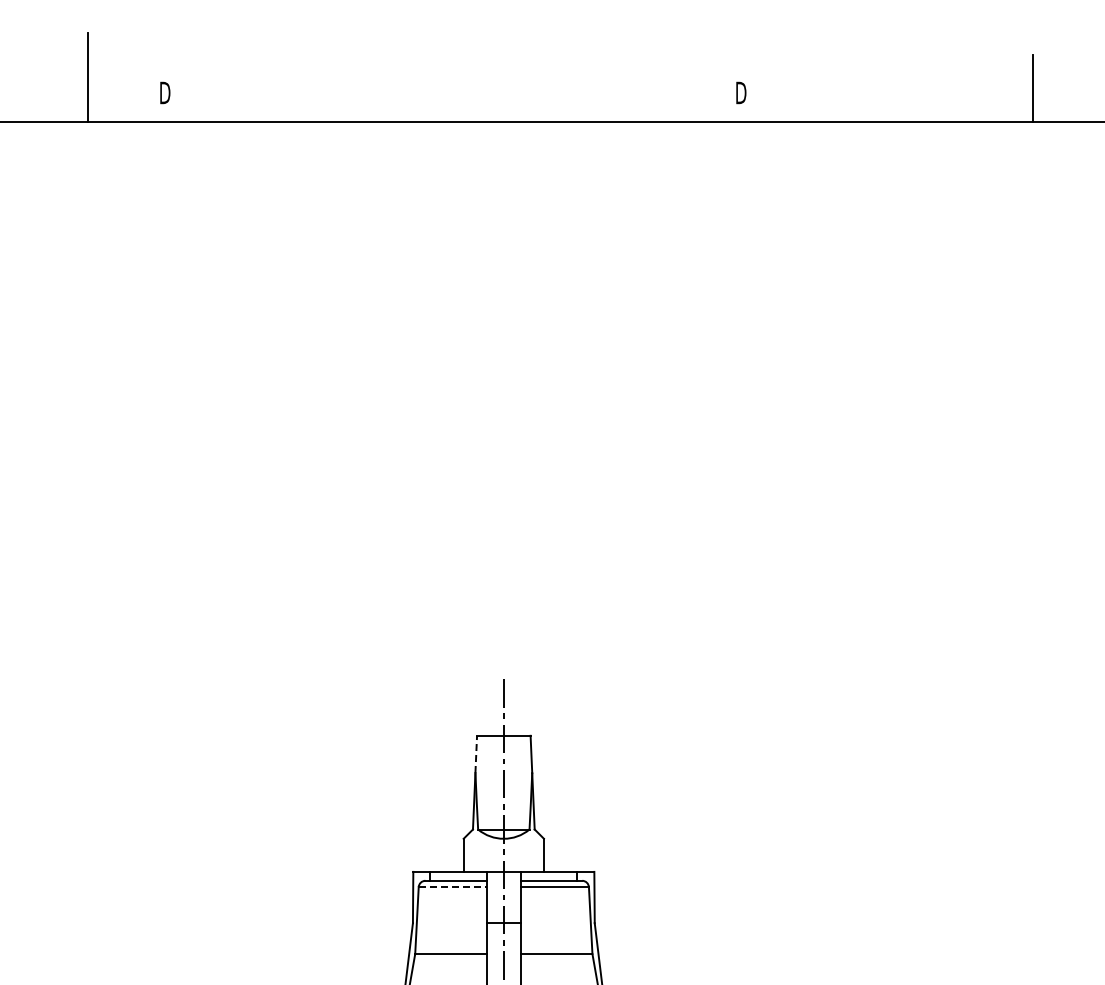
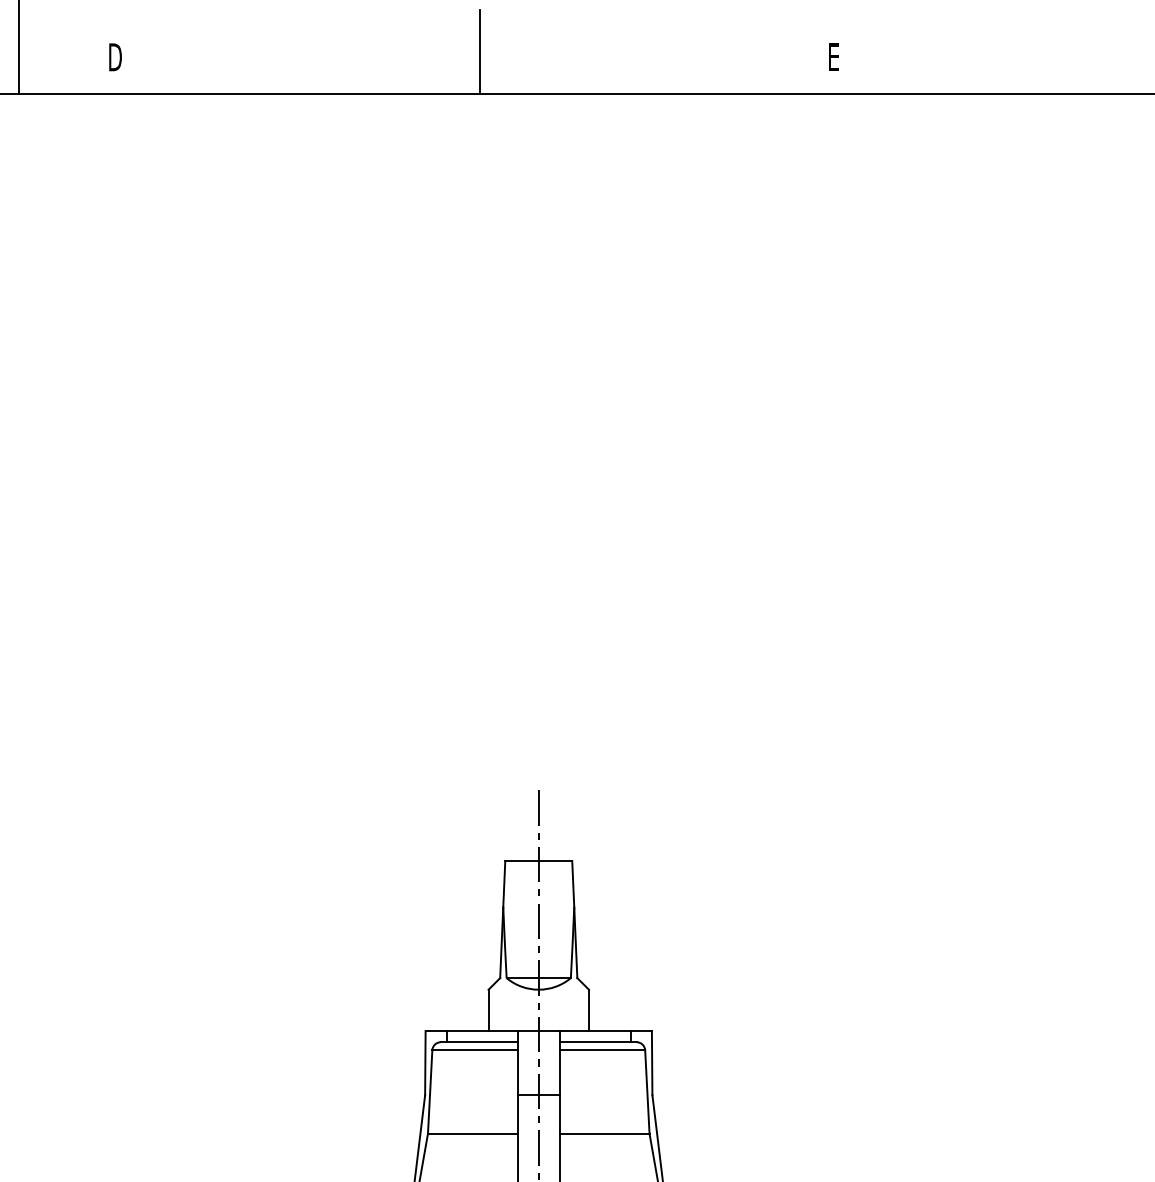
line: (456, 88) -> (479, 51), added
text: (741, 92) -> (835, 56), D -> E
line: (476, 754) -> (504, 884), dashed -> solid
line: (453, 887) -> (475, 1050), dashed -> solid

